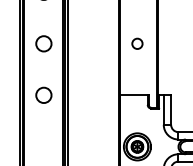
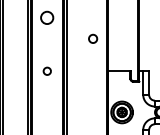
circle: (44, 43) -> (47, 17), moved
circle: (137, 43) -> (93, 38), moved
circle: (44, 95) -> (47, 71), size x0.6

